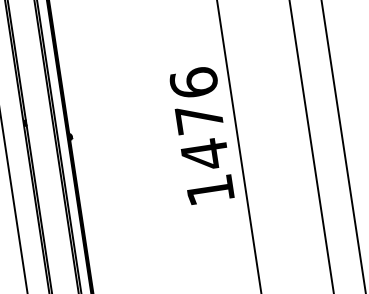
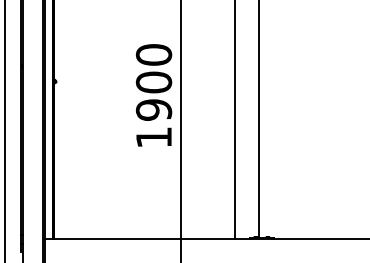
text: (198, 118) -> (153, 82), 1476 -> 1900

